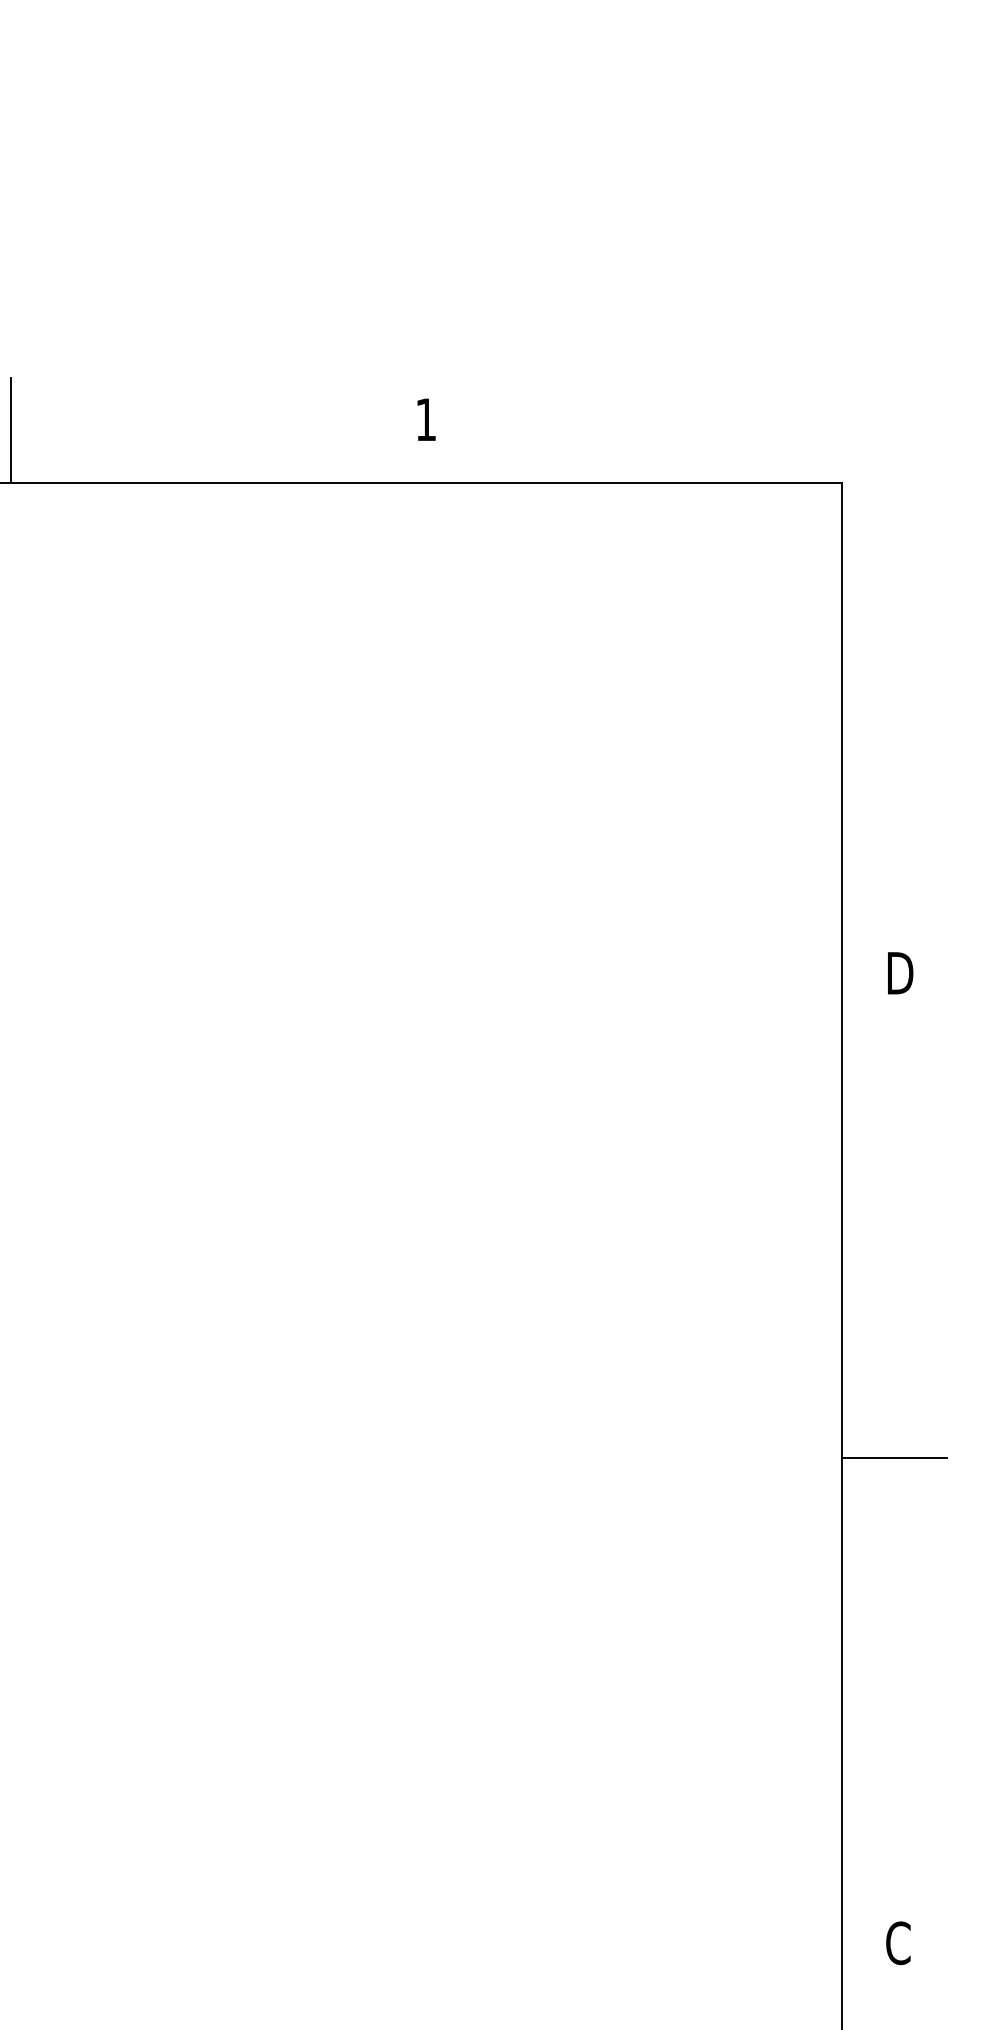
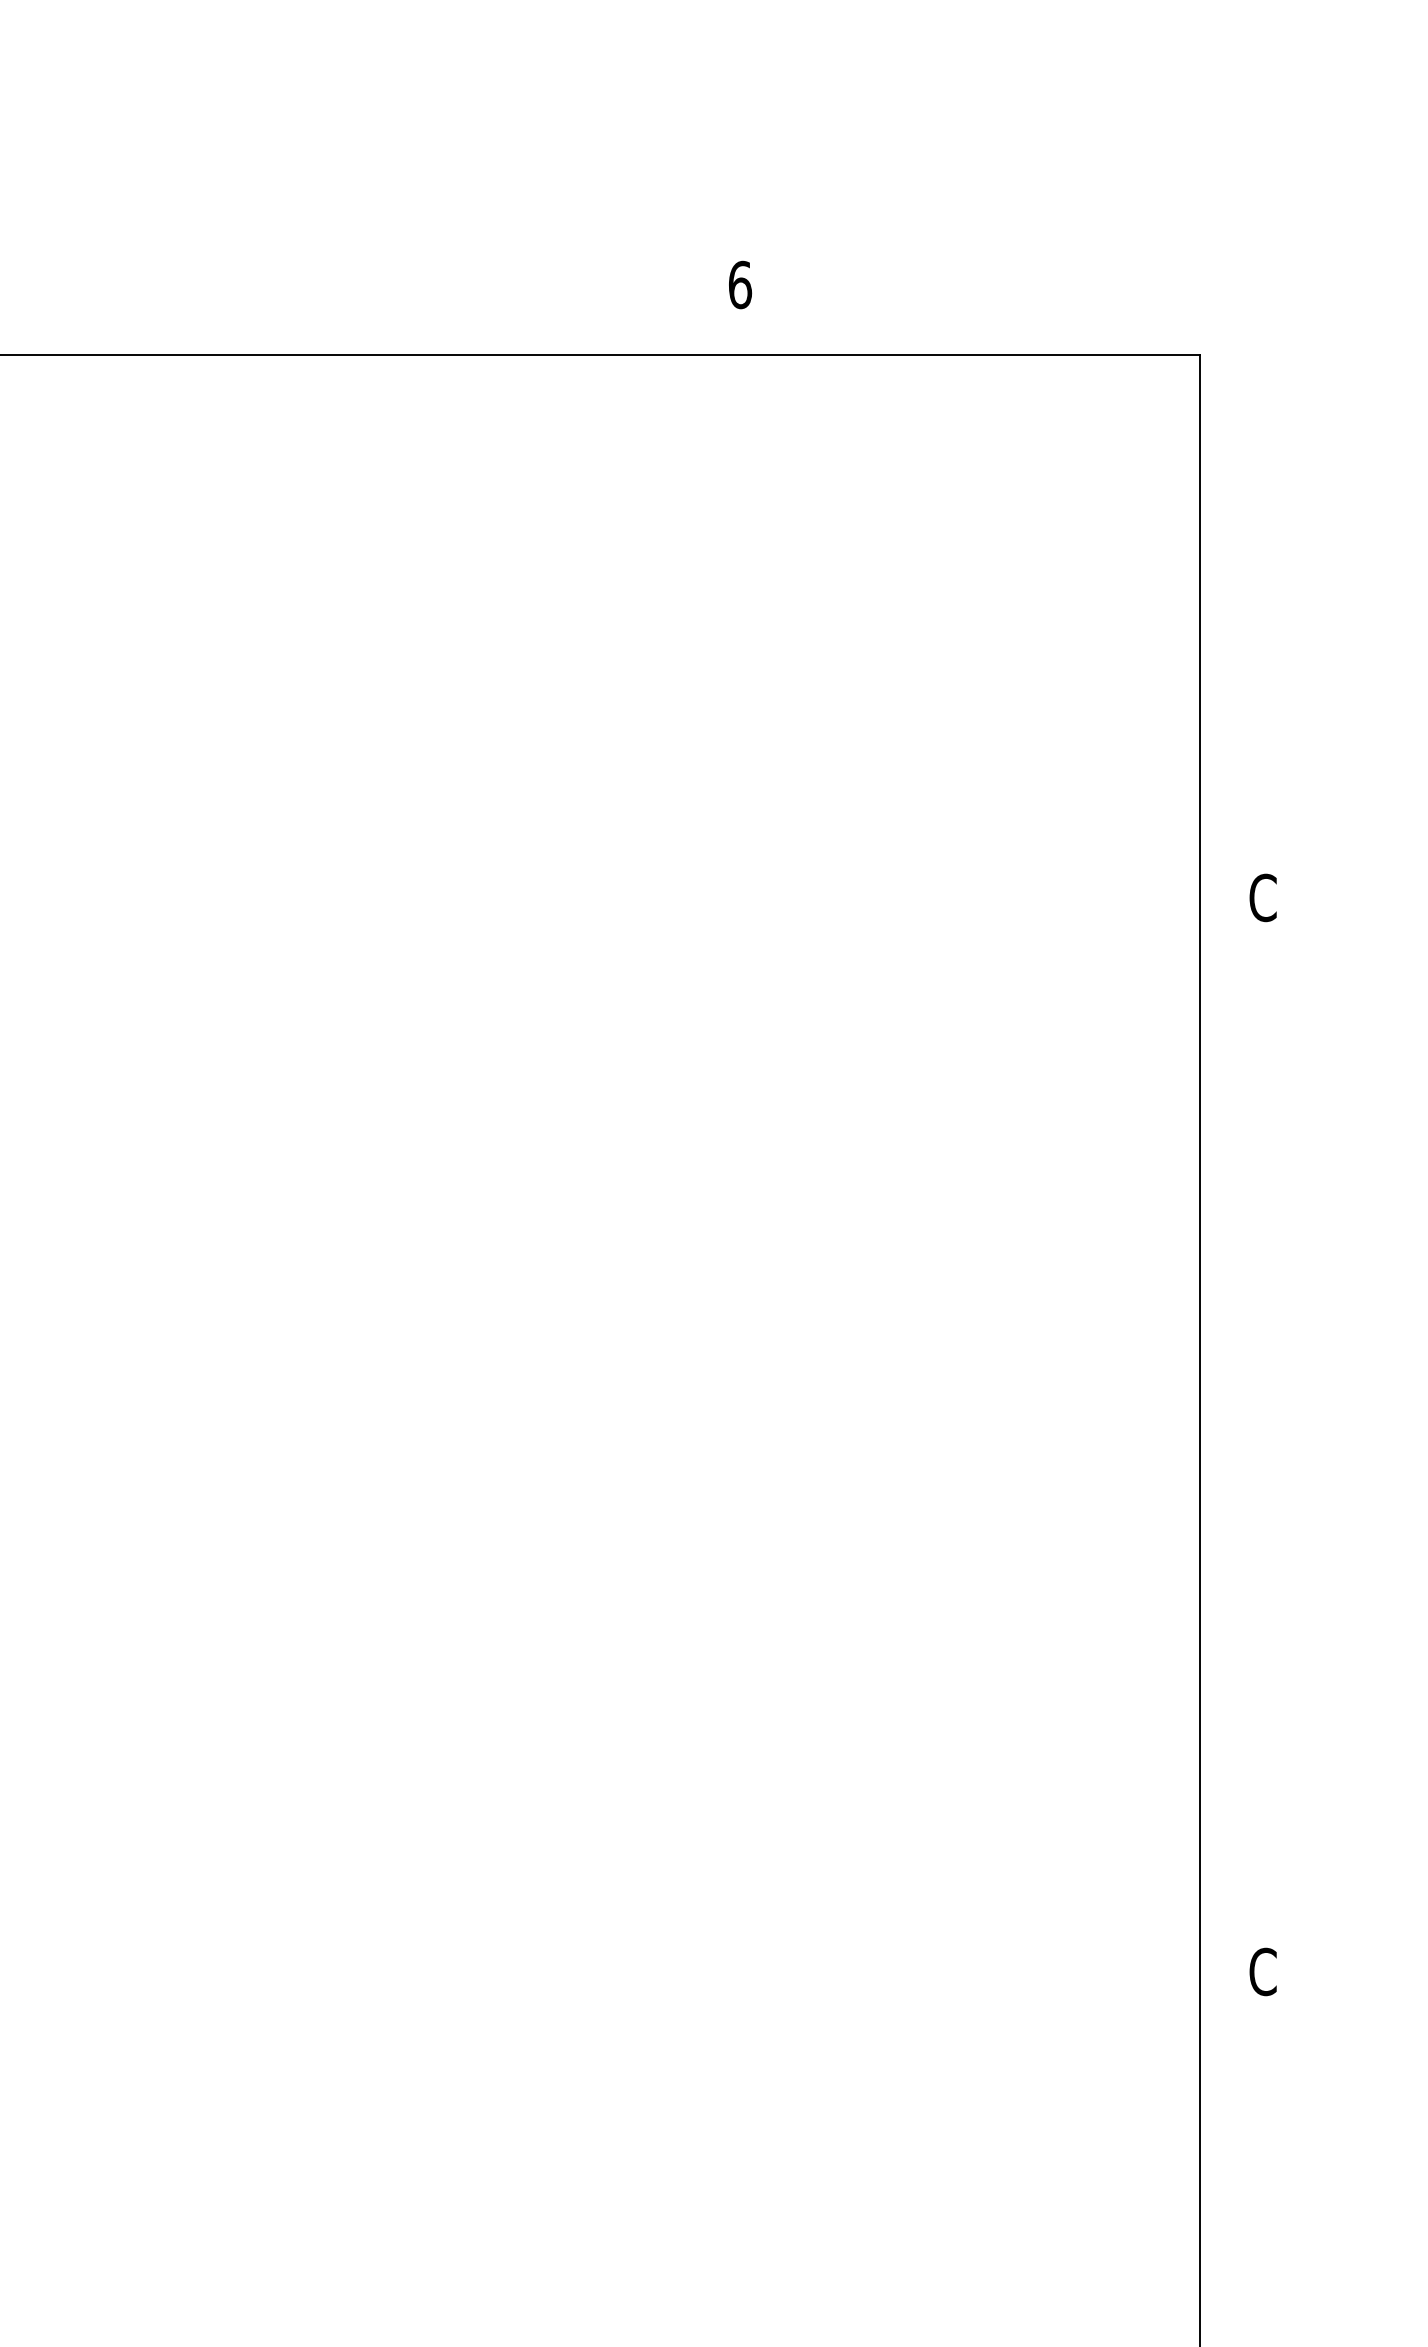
text: (426, 419) -> (740, 284), 1 -> 6
line: (10, 430) -> (280, 296), removed
text: (899, 972) -> (1264, 897), D -> C
line: (894, 1457) -> (1258, 1434), removed

